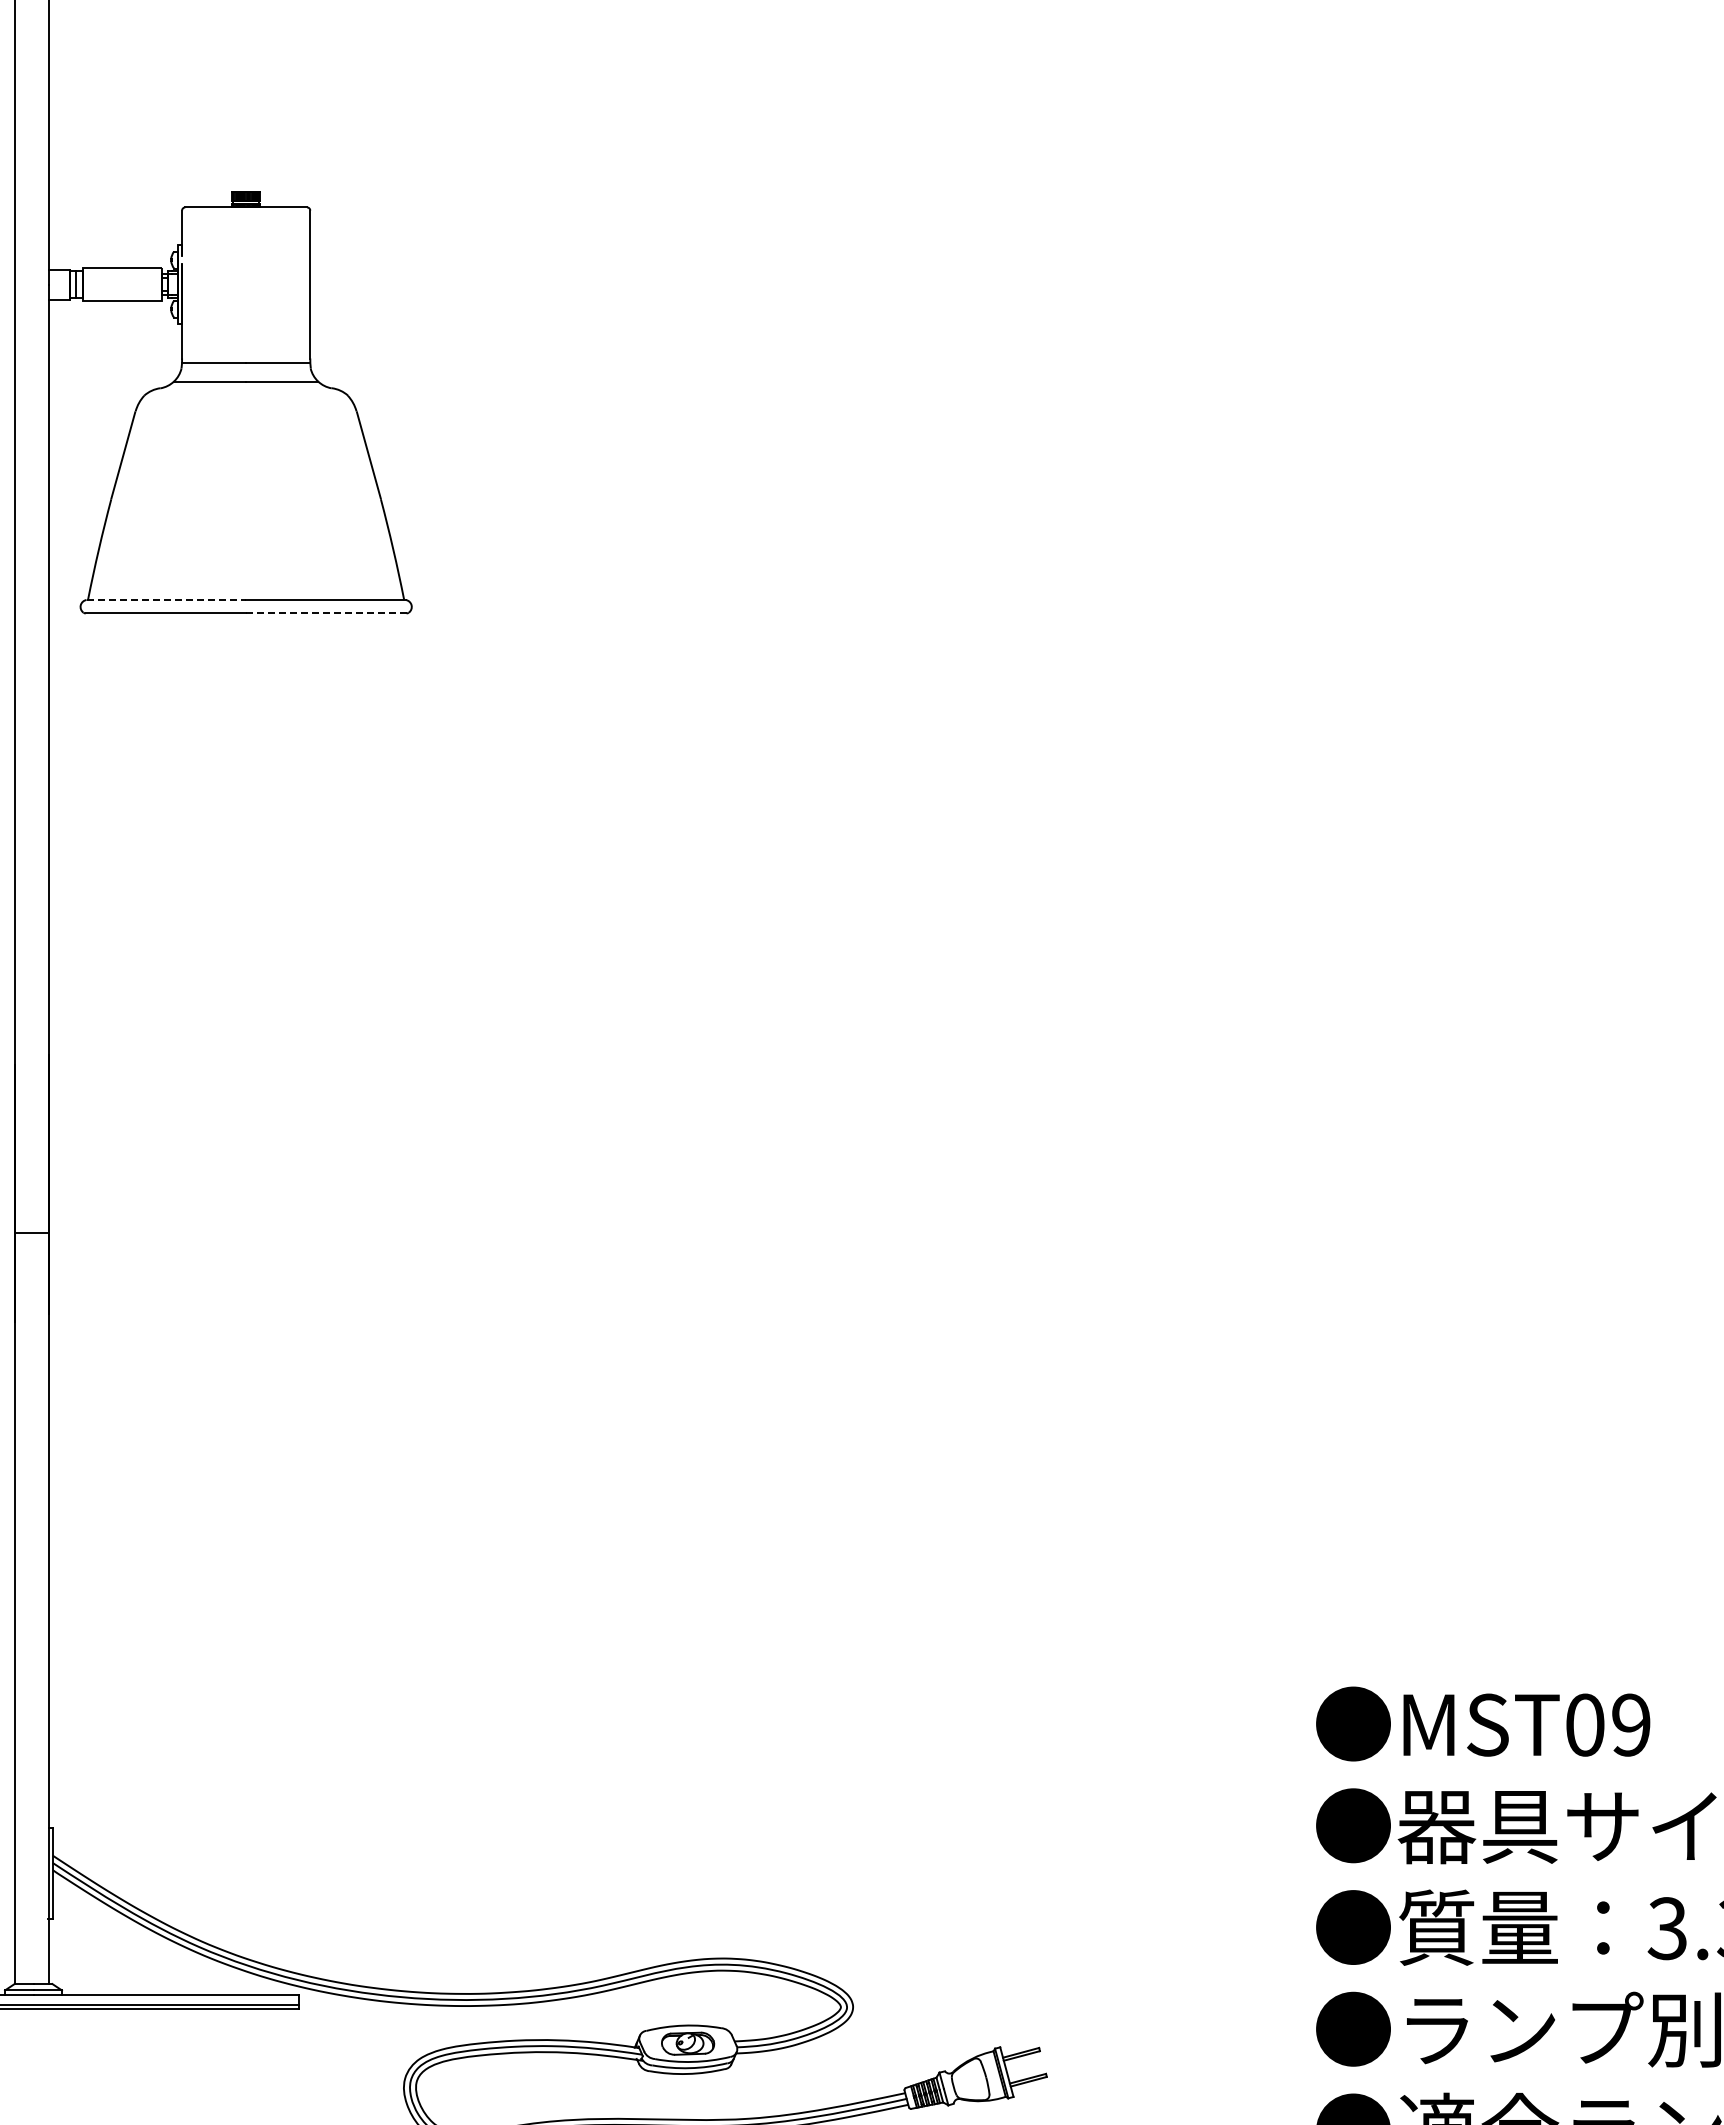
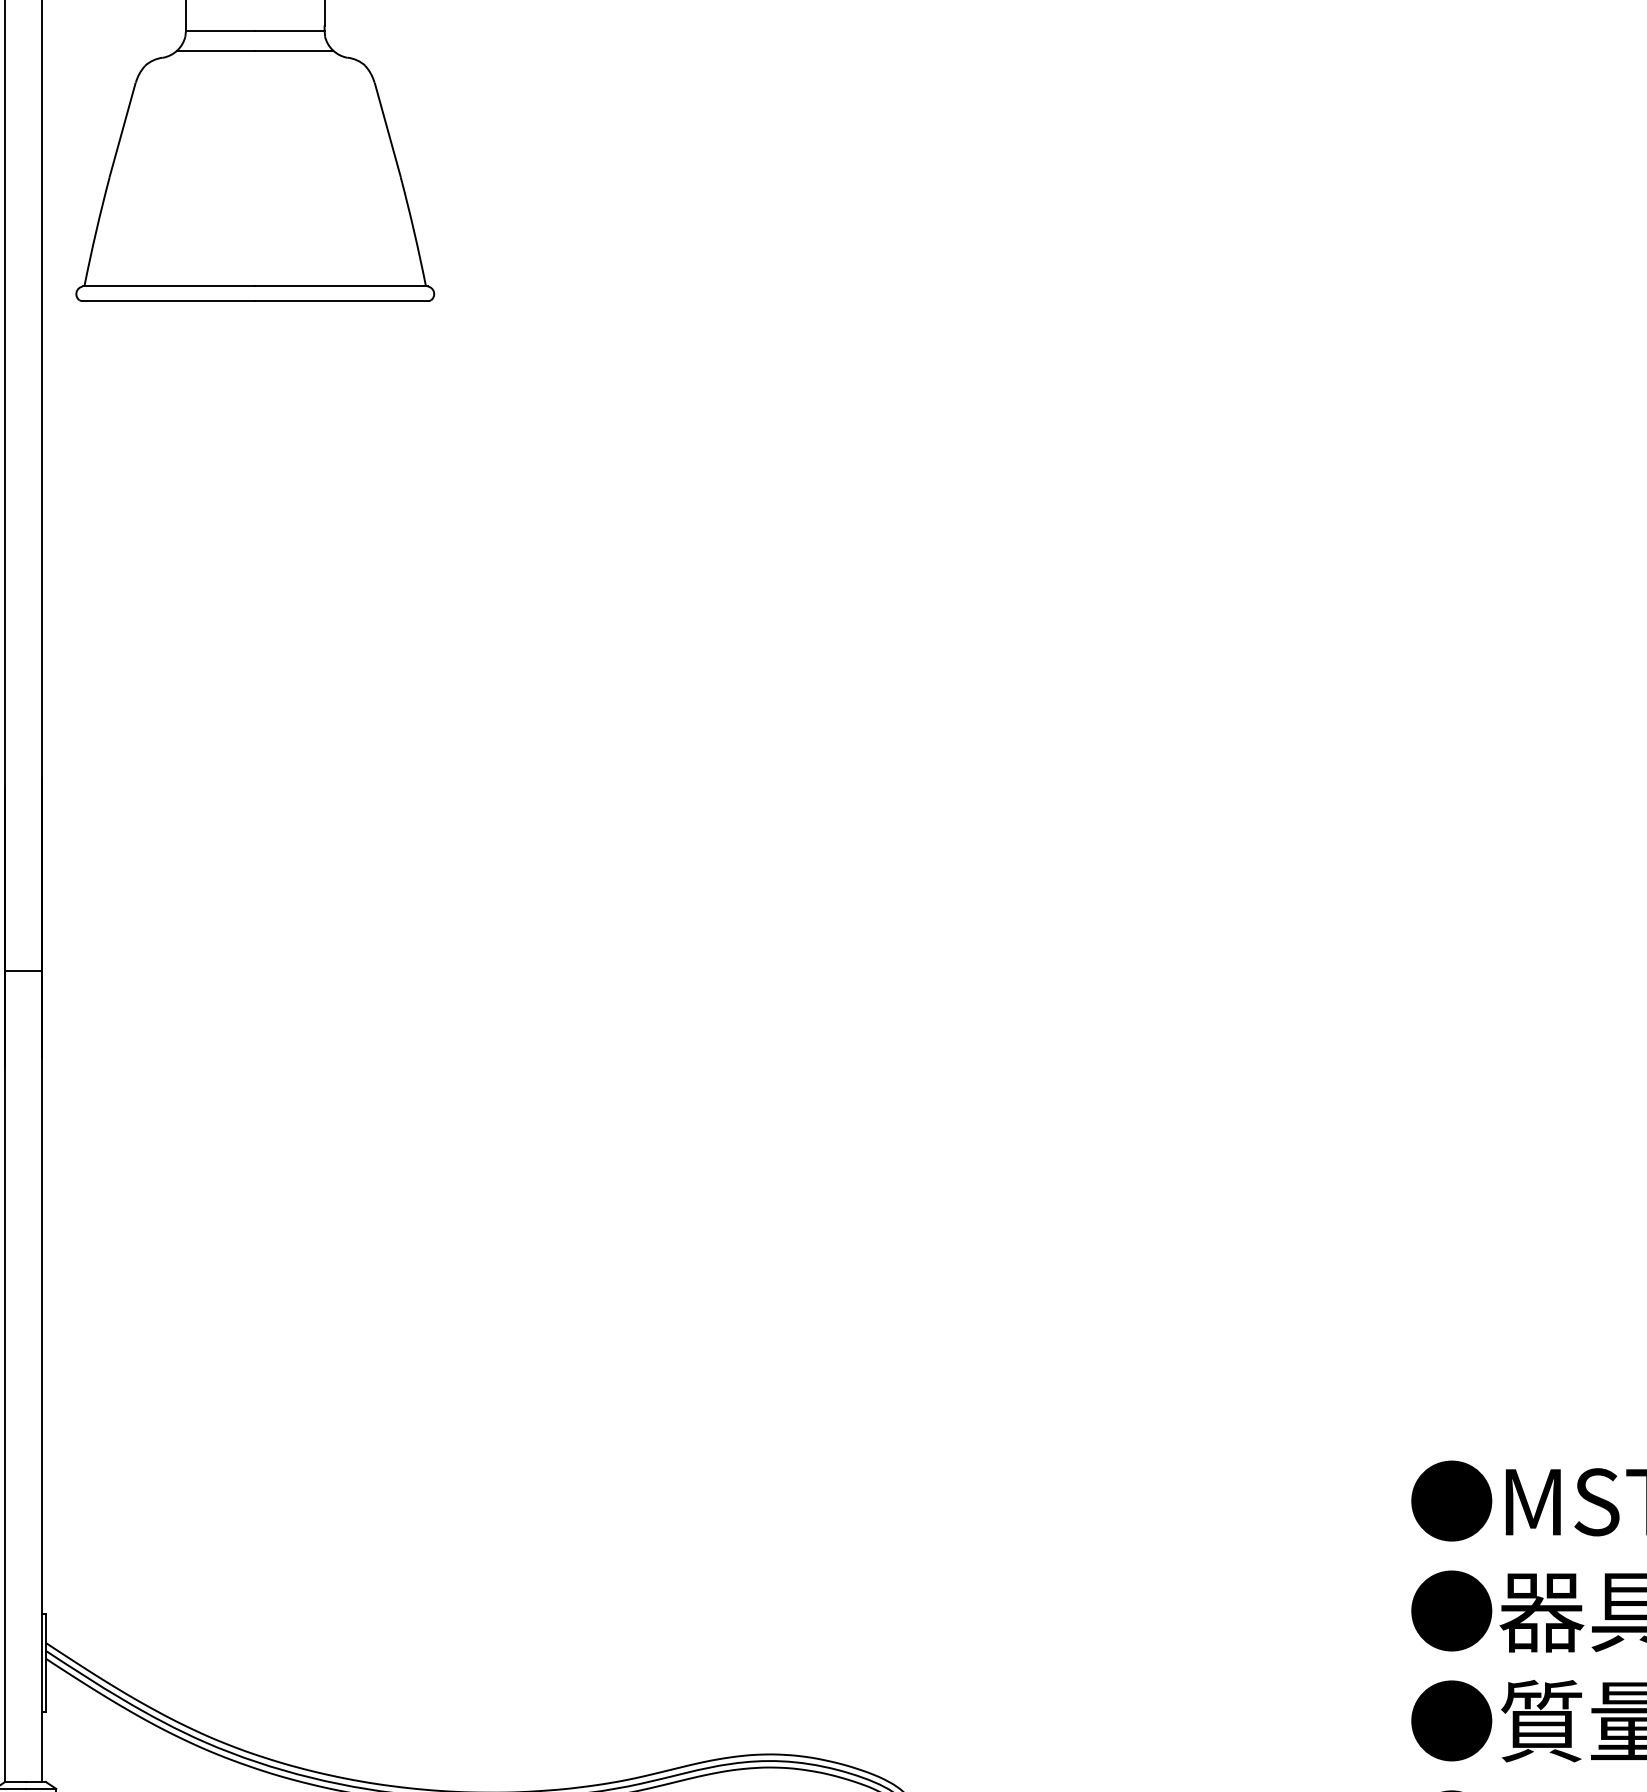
line: (166, 599) -> (169, 286), dashed -> solid
line: (326, 613) -> (342, 301), dashed -> solid

